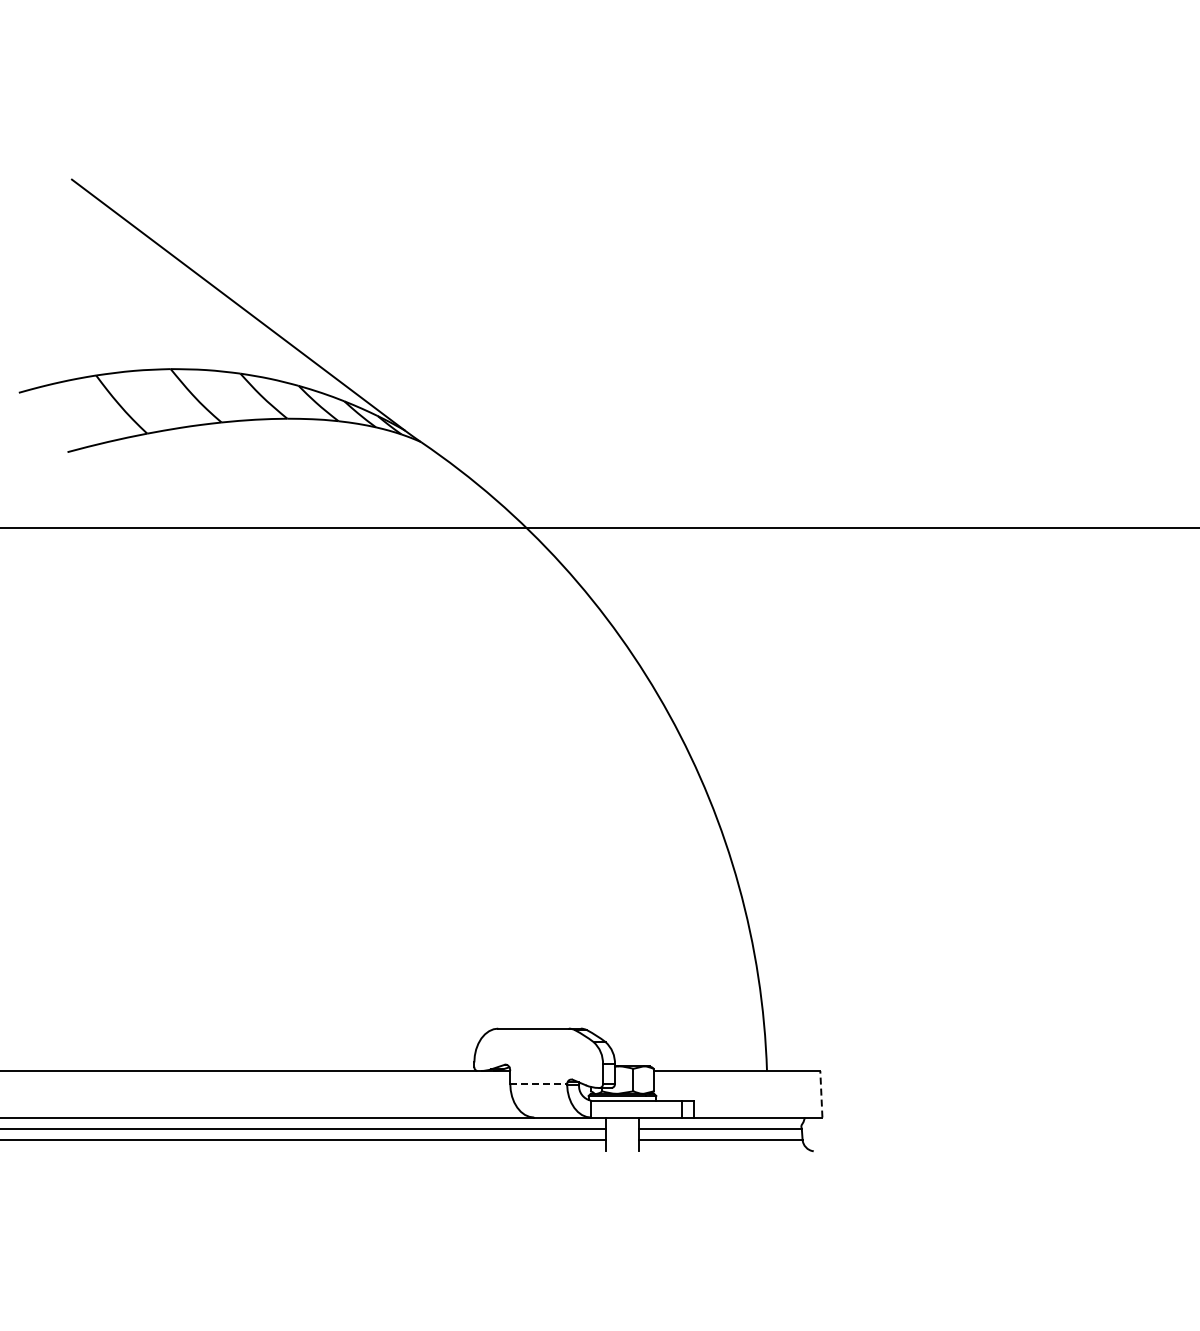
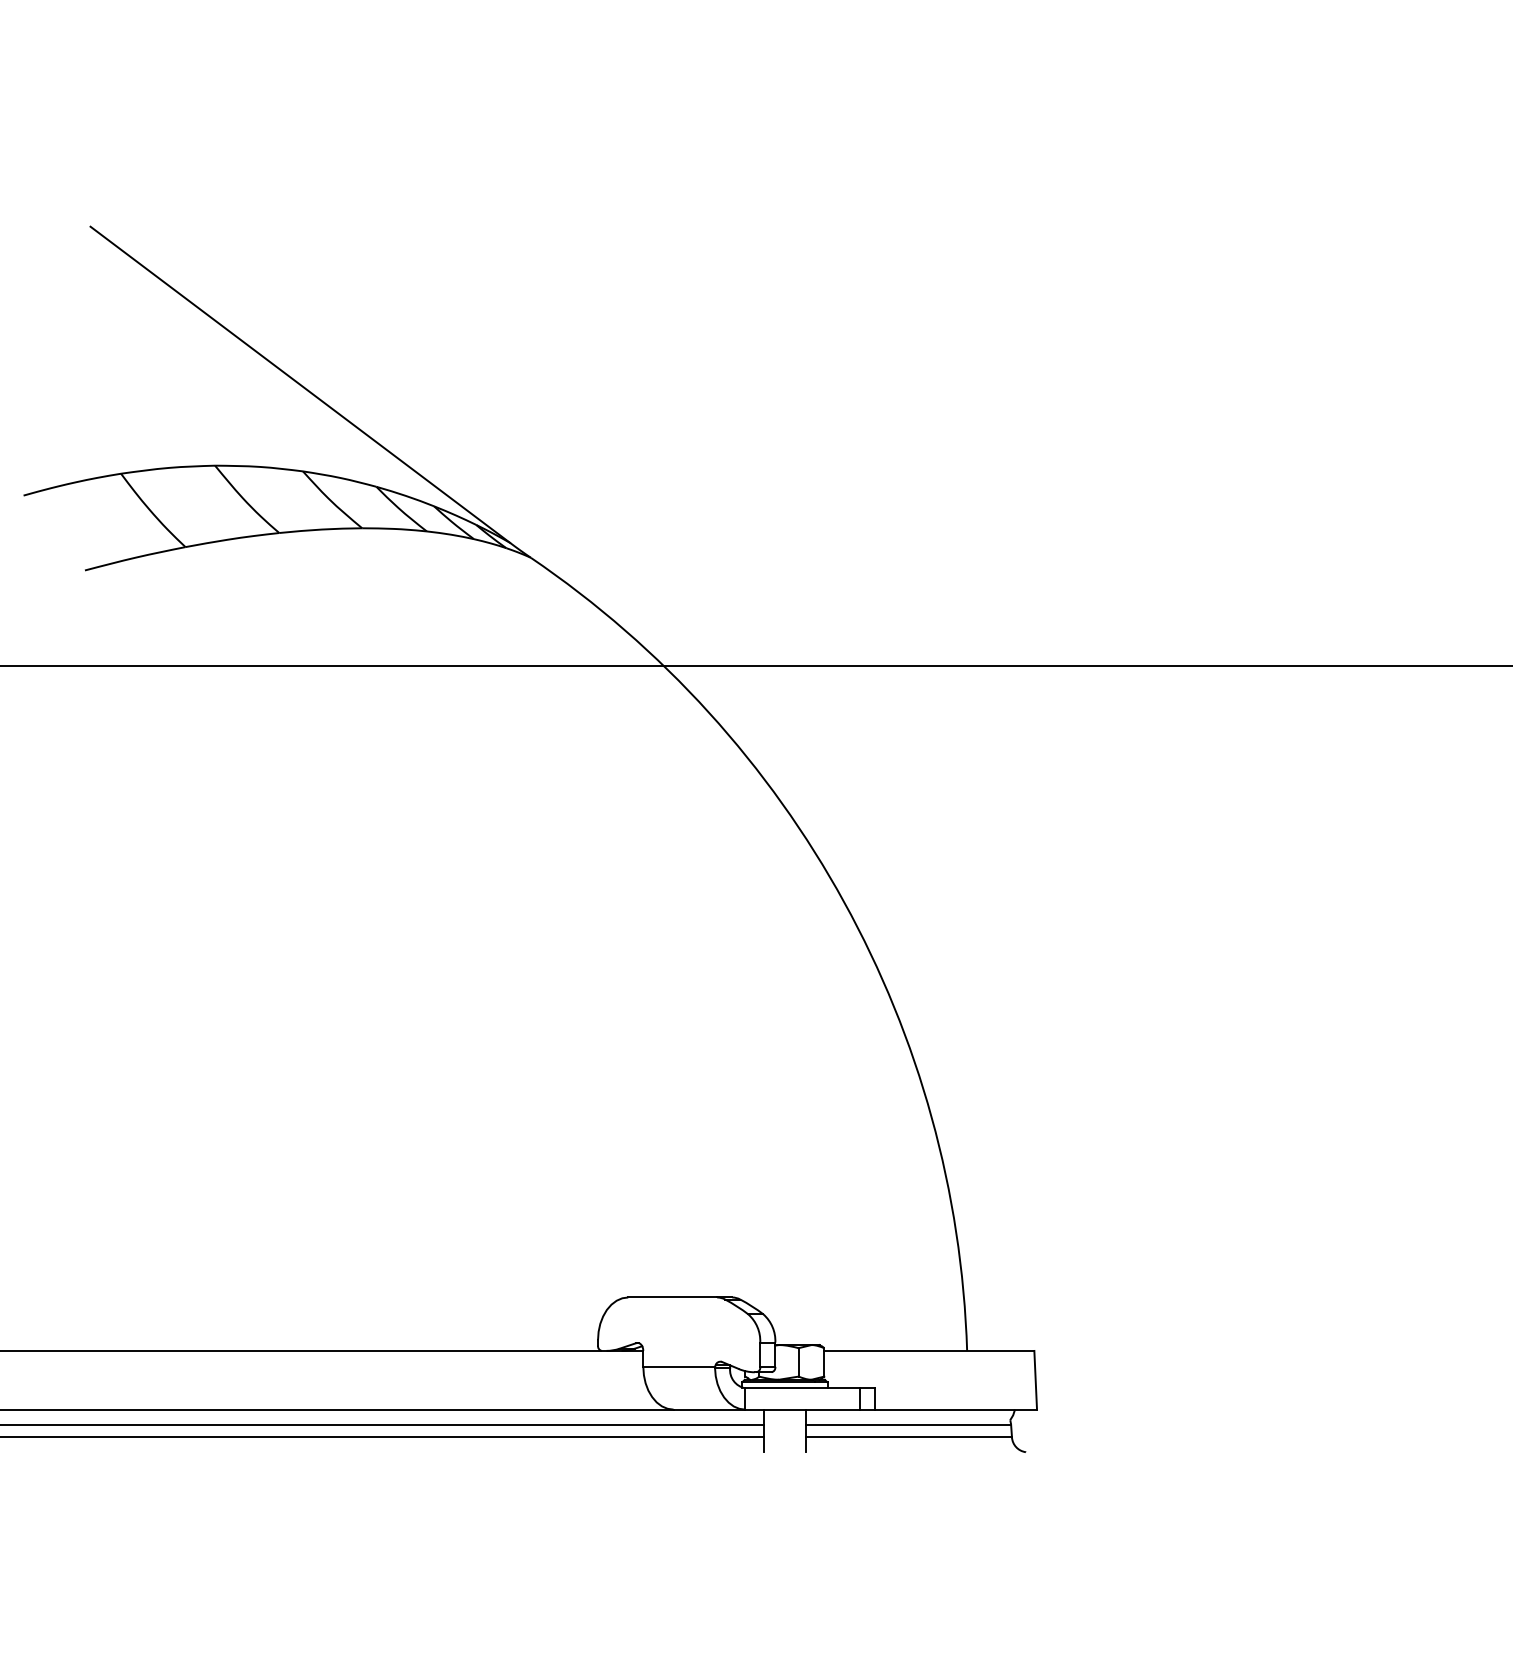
line: (539, 1083) -> (680, 1366), dashed -> solid
line: (821, 1093) -> (1035, 1379), dashed -> solid

